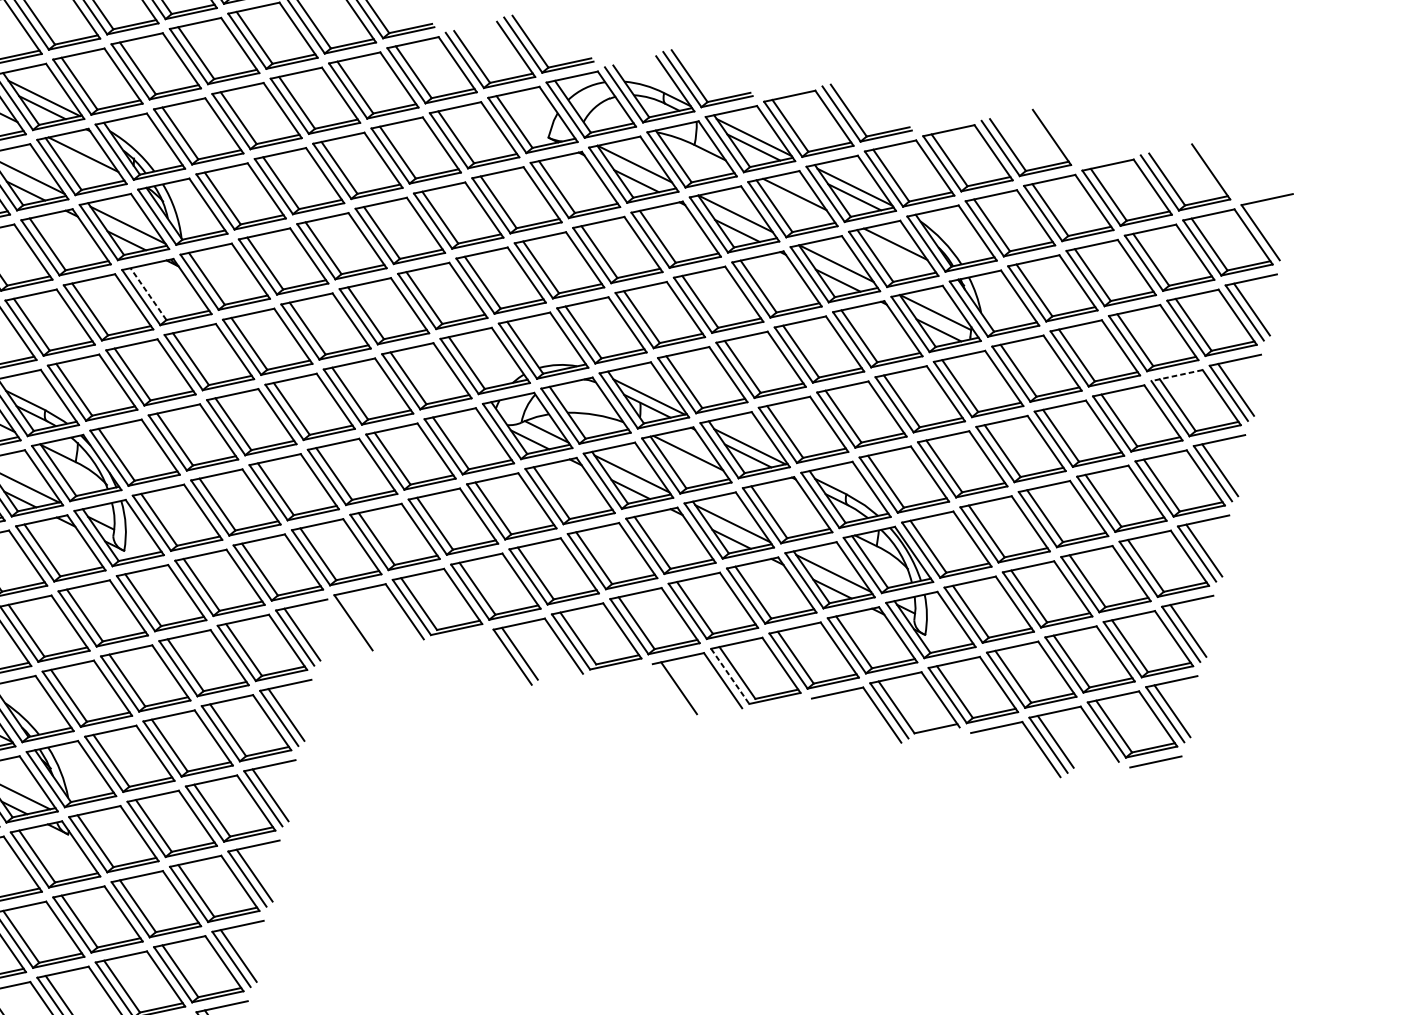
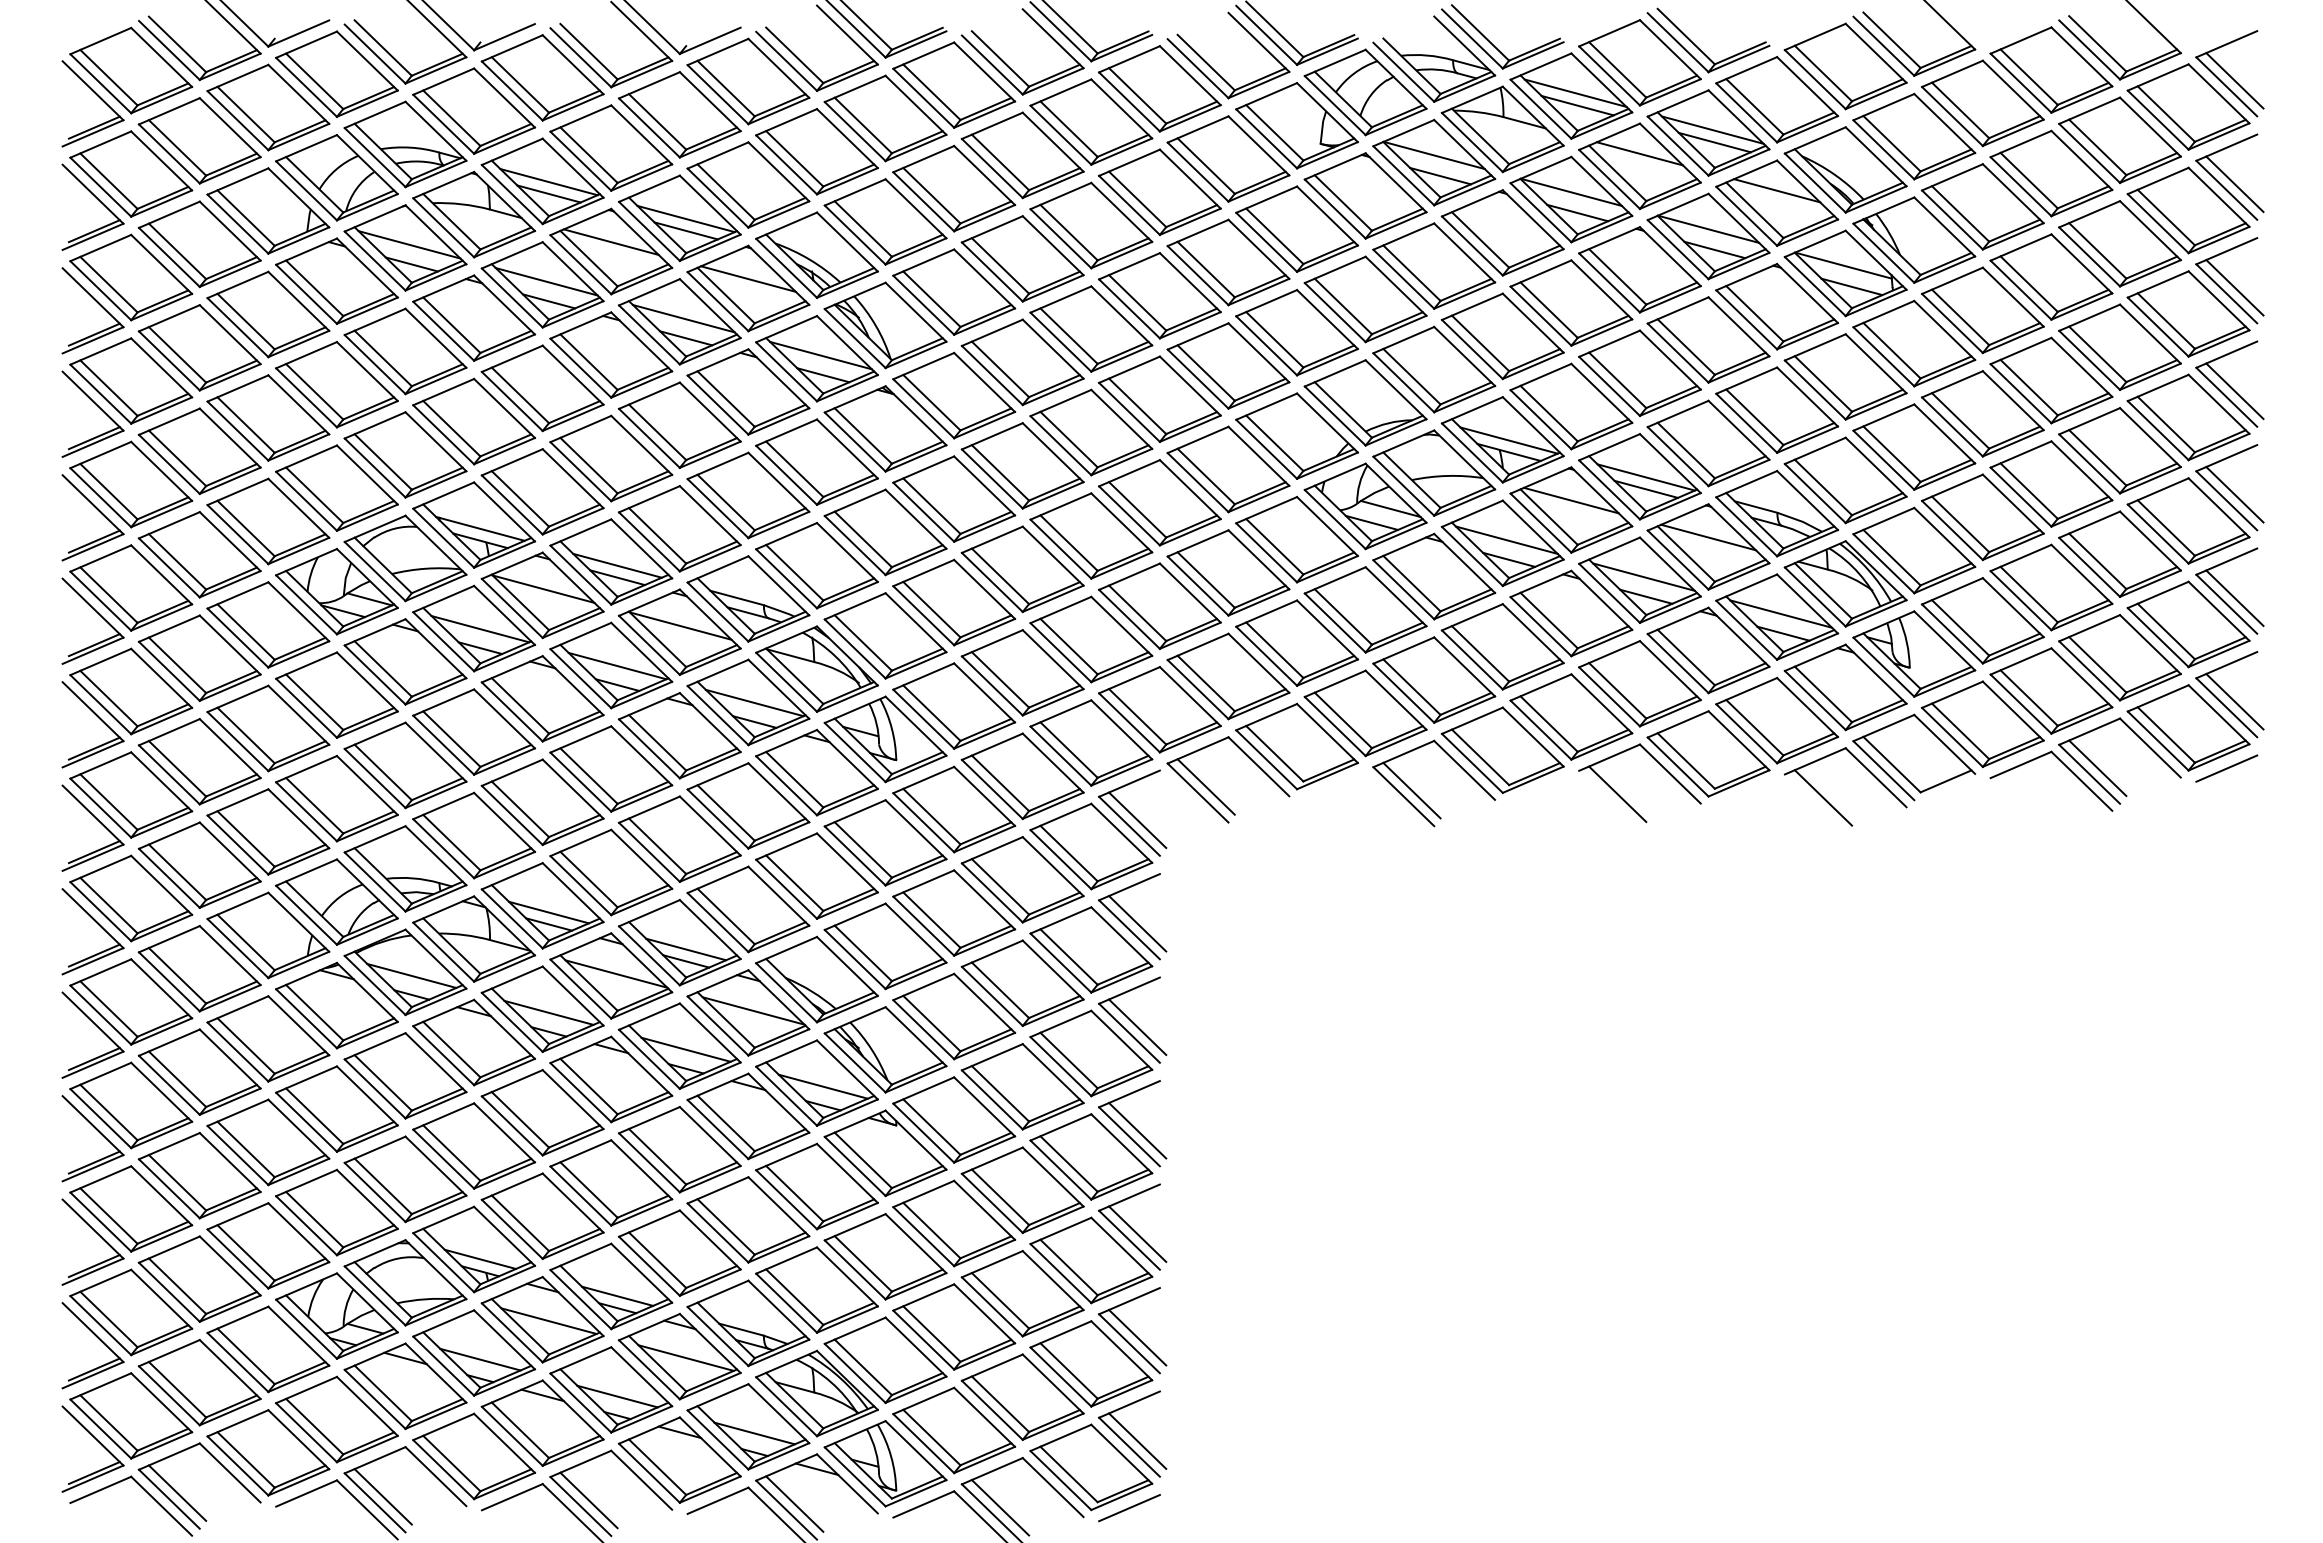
line: (1267, 228) -> (2234, 80), added
line: (148, 293) -> (863, 435), dashed -> solid
line: (1176, 375) -> (2157, 284), dashed -> solid
line: (789, 502) -> (1708, 537), added
line: (360, 618) -> (1205, 786), added
line: (730, 676) -> (1678, 767), dashed -> solid
line: (838, 722) -> (1823, 797), added

